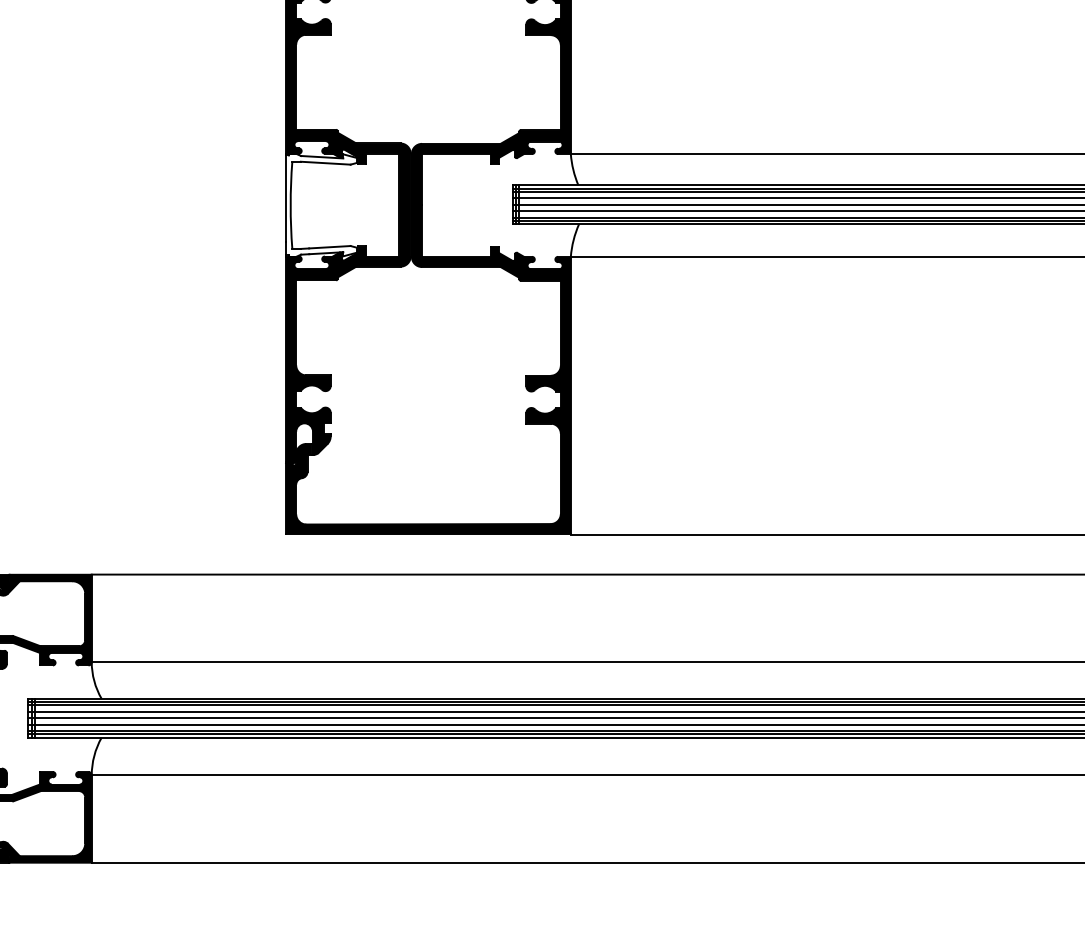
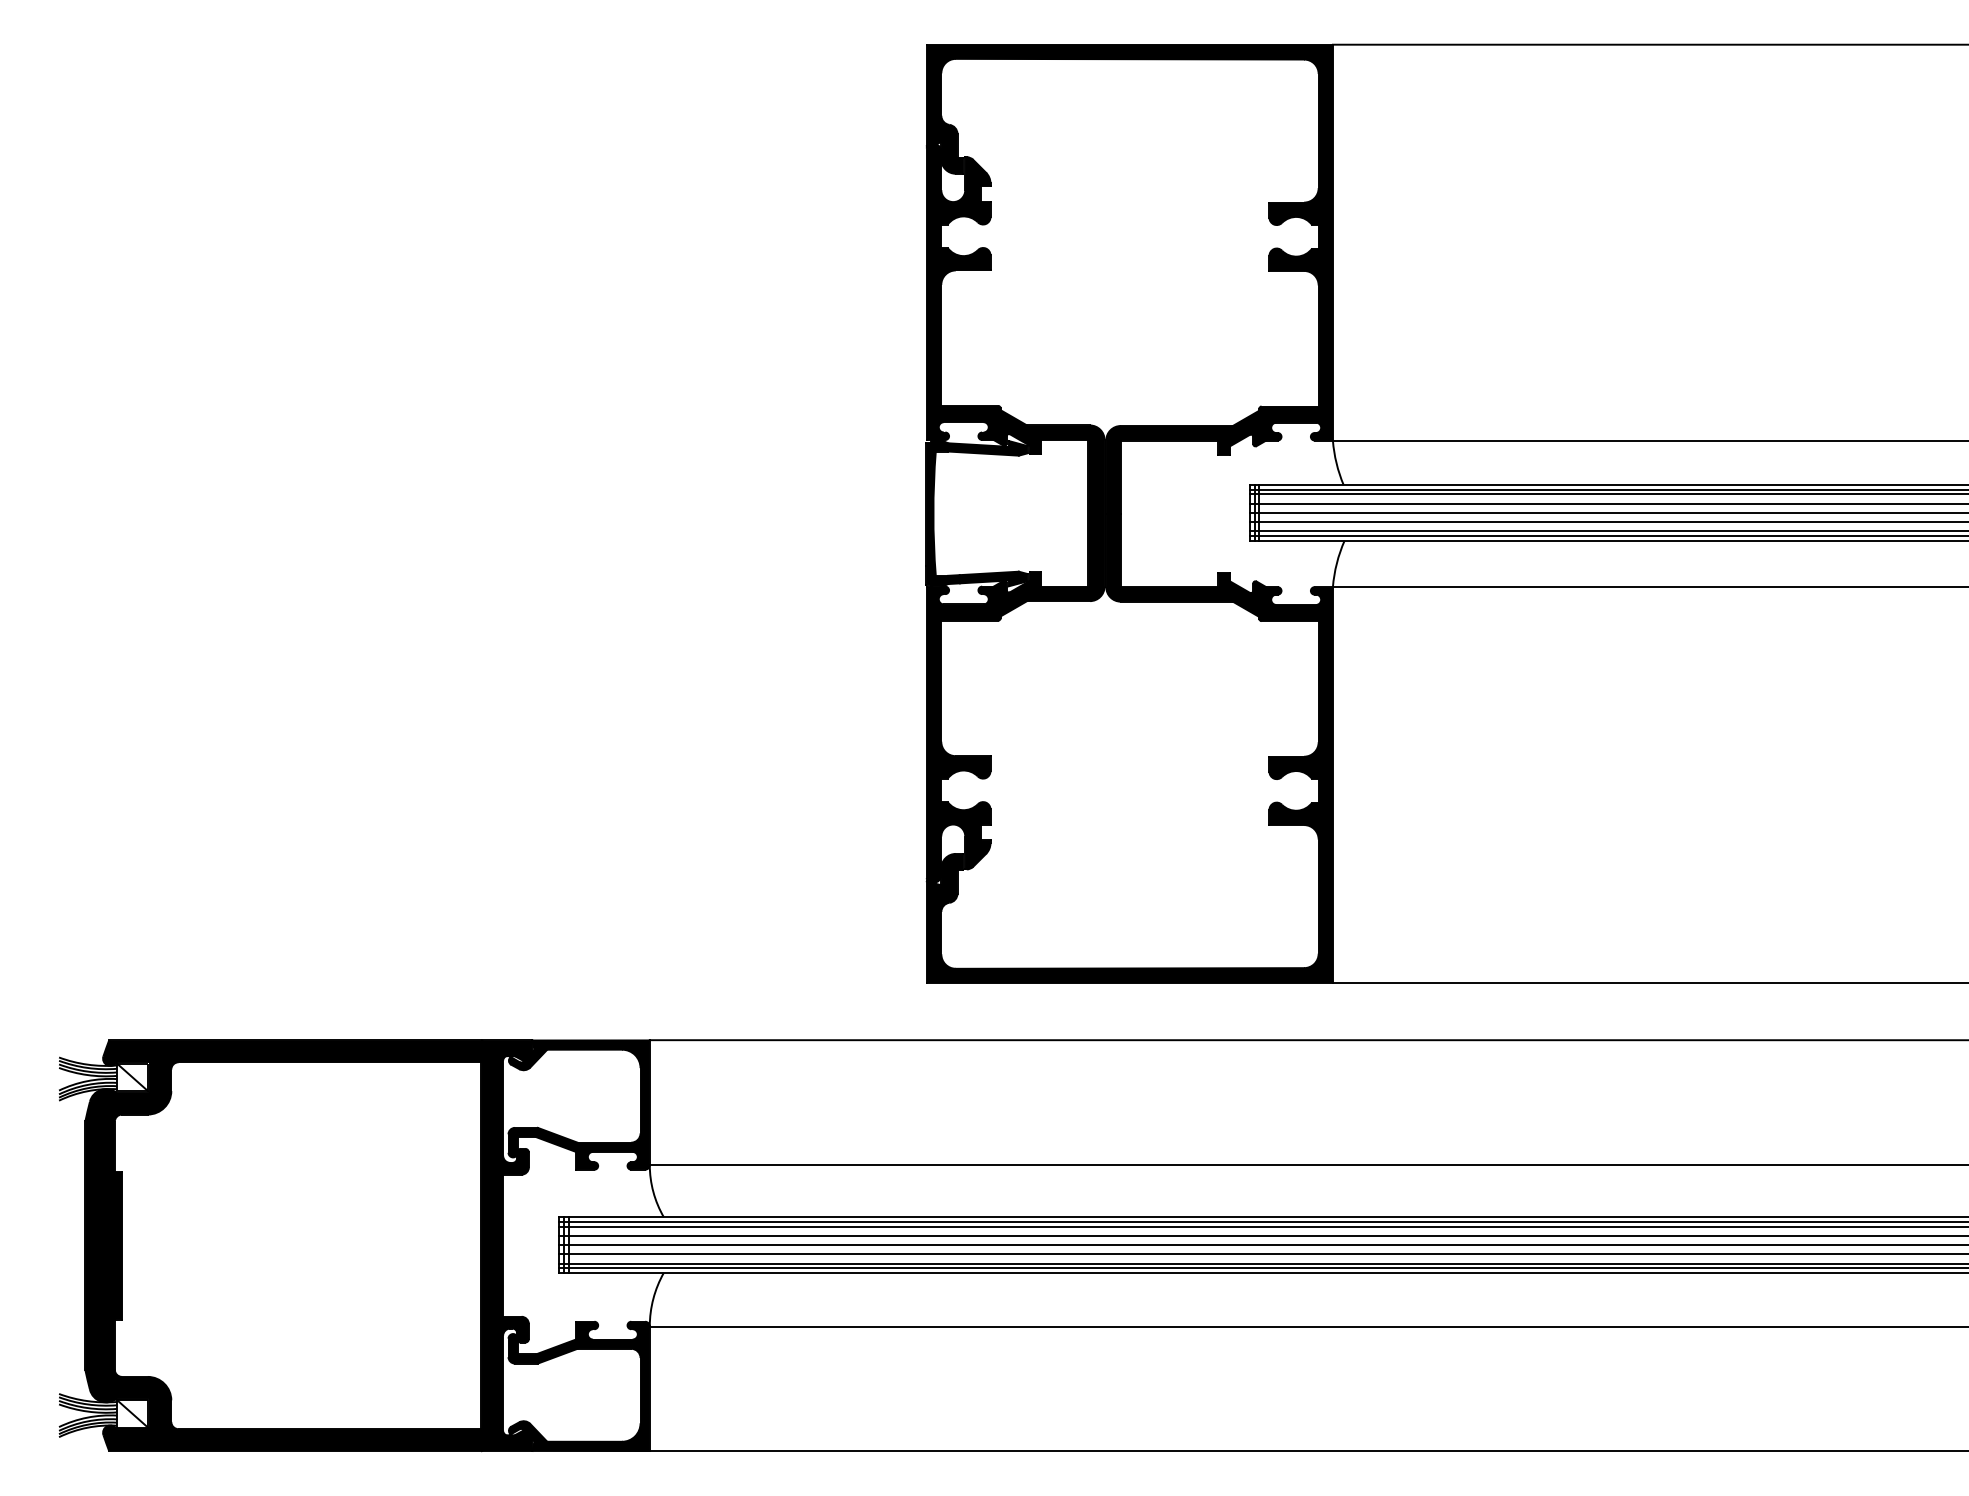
fill: (320, 204) -> (976, 512), added

